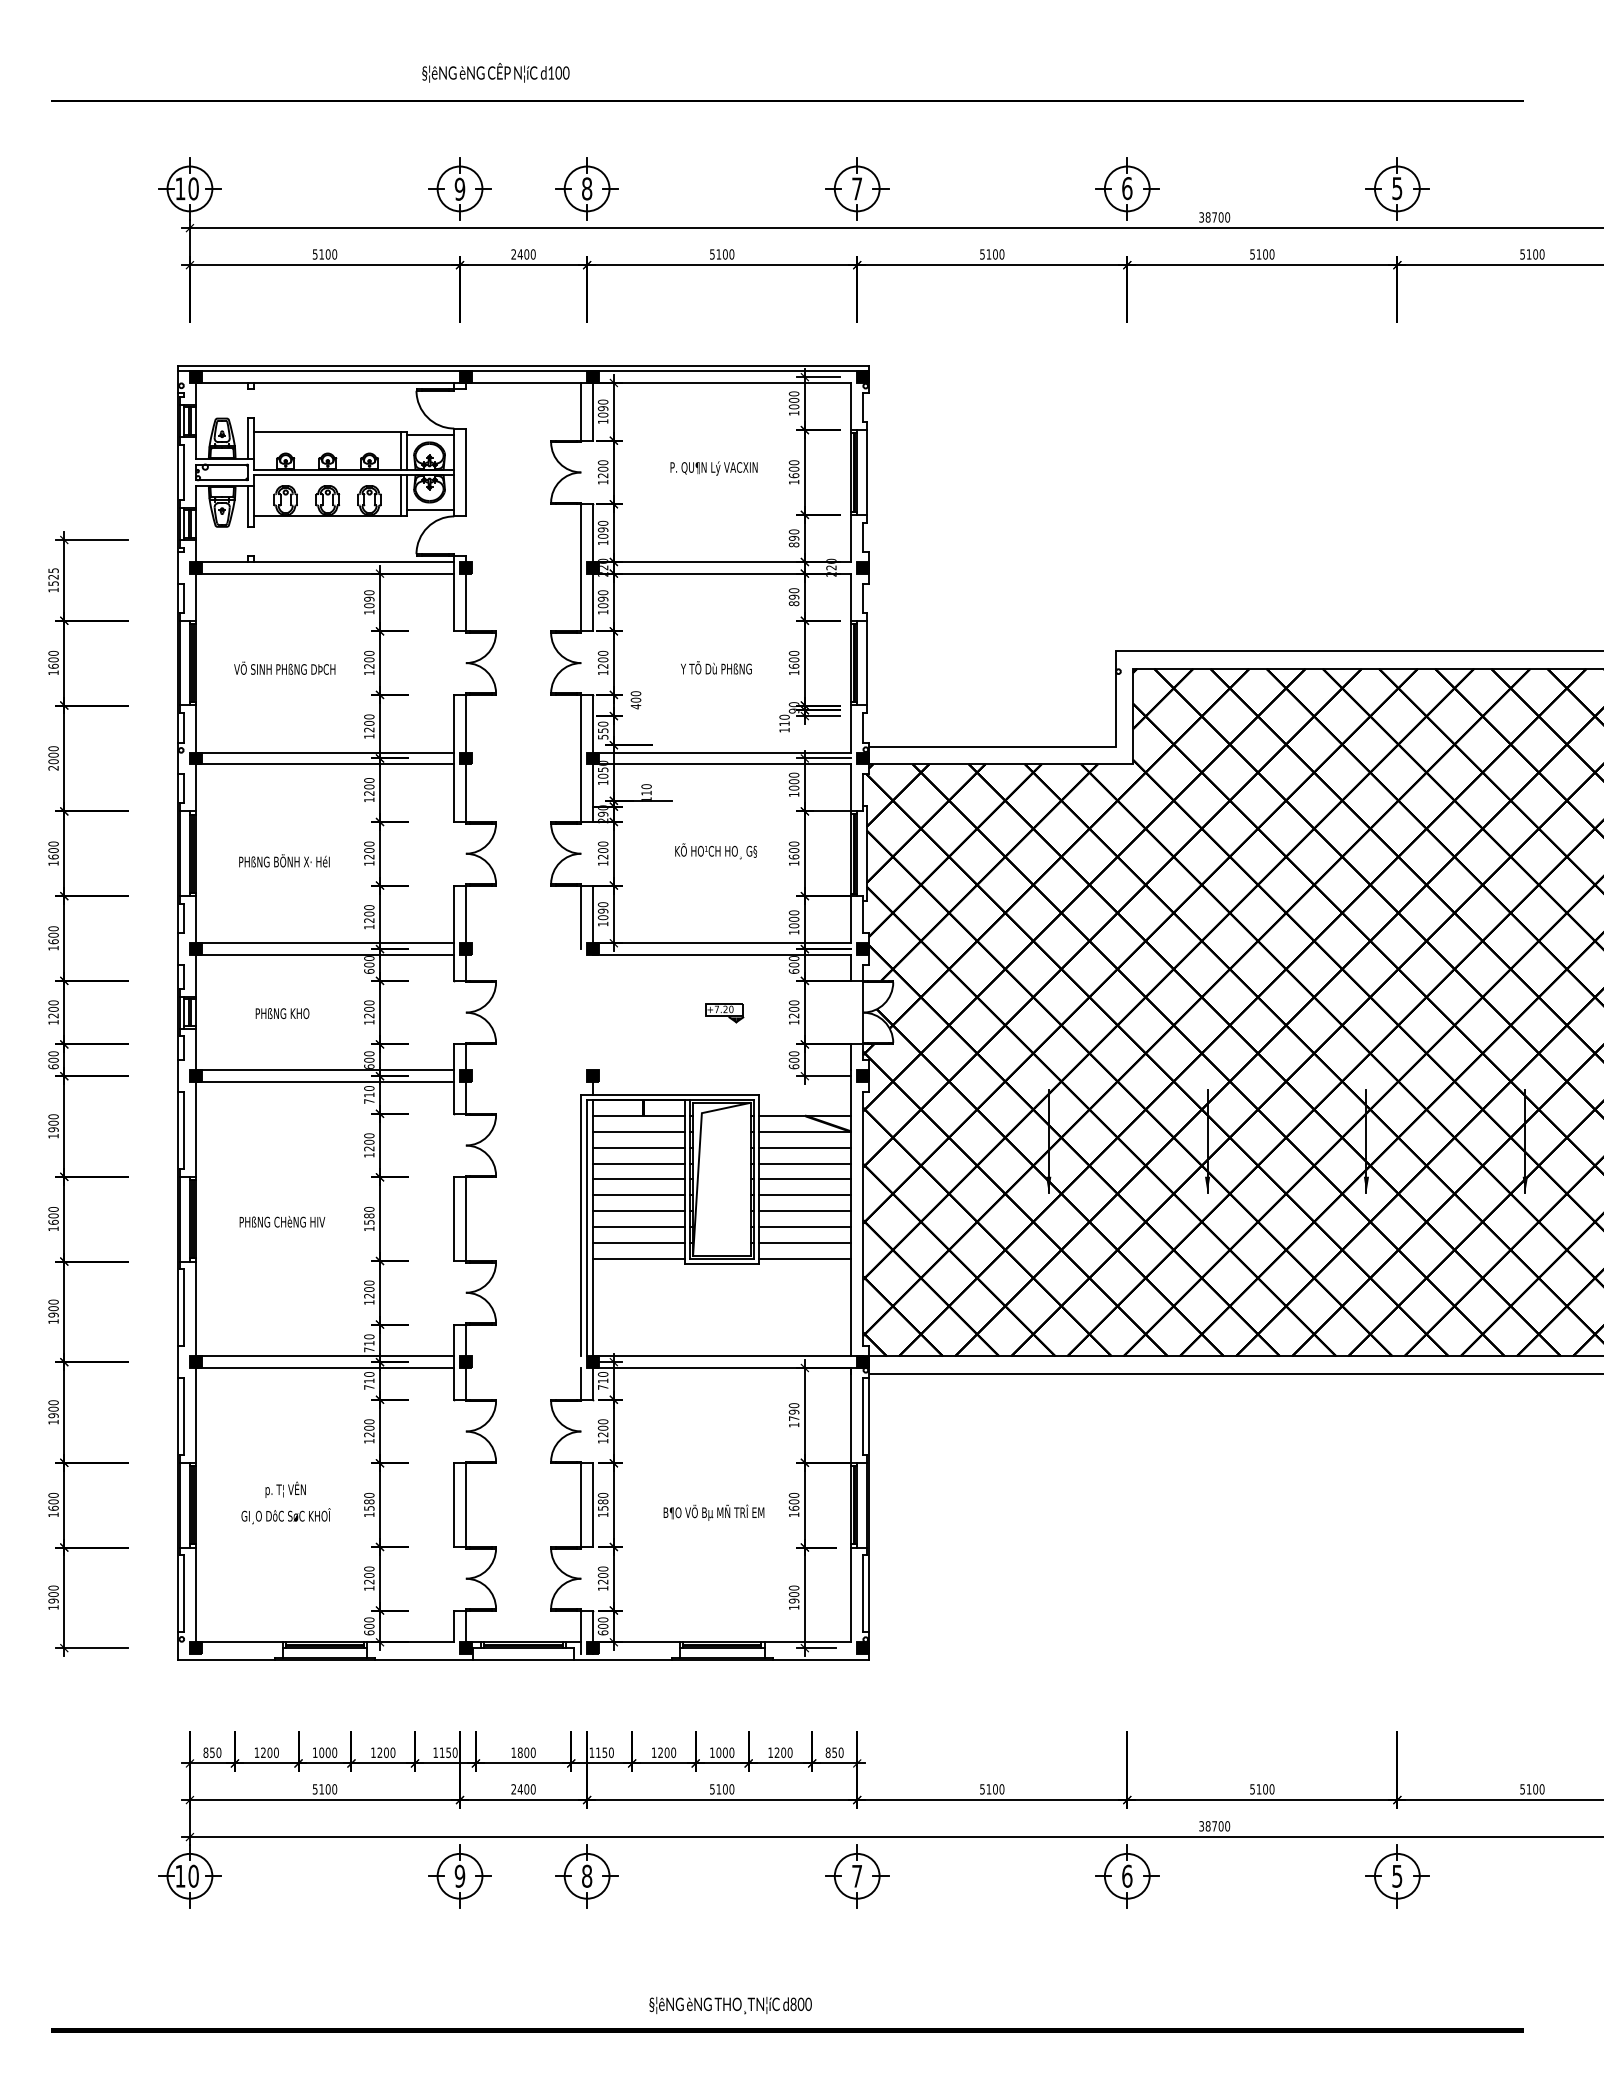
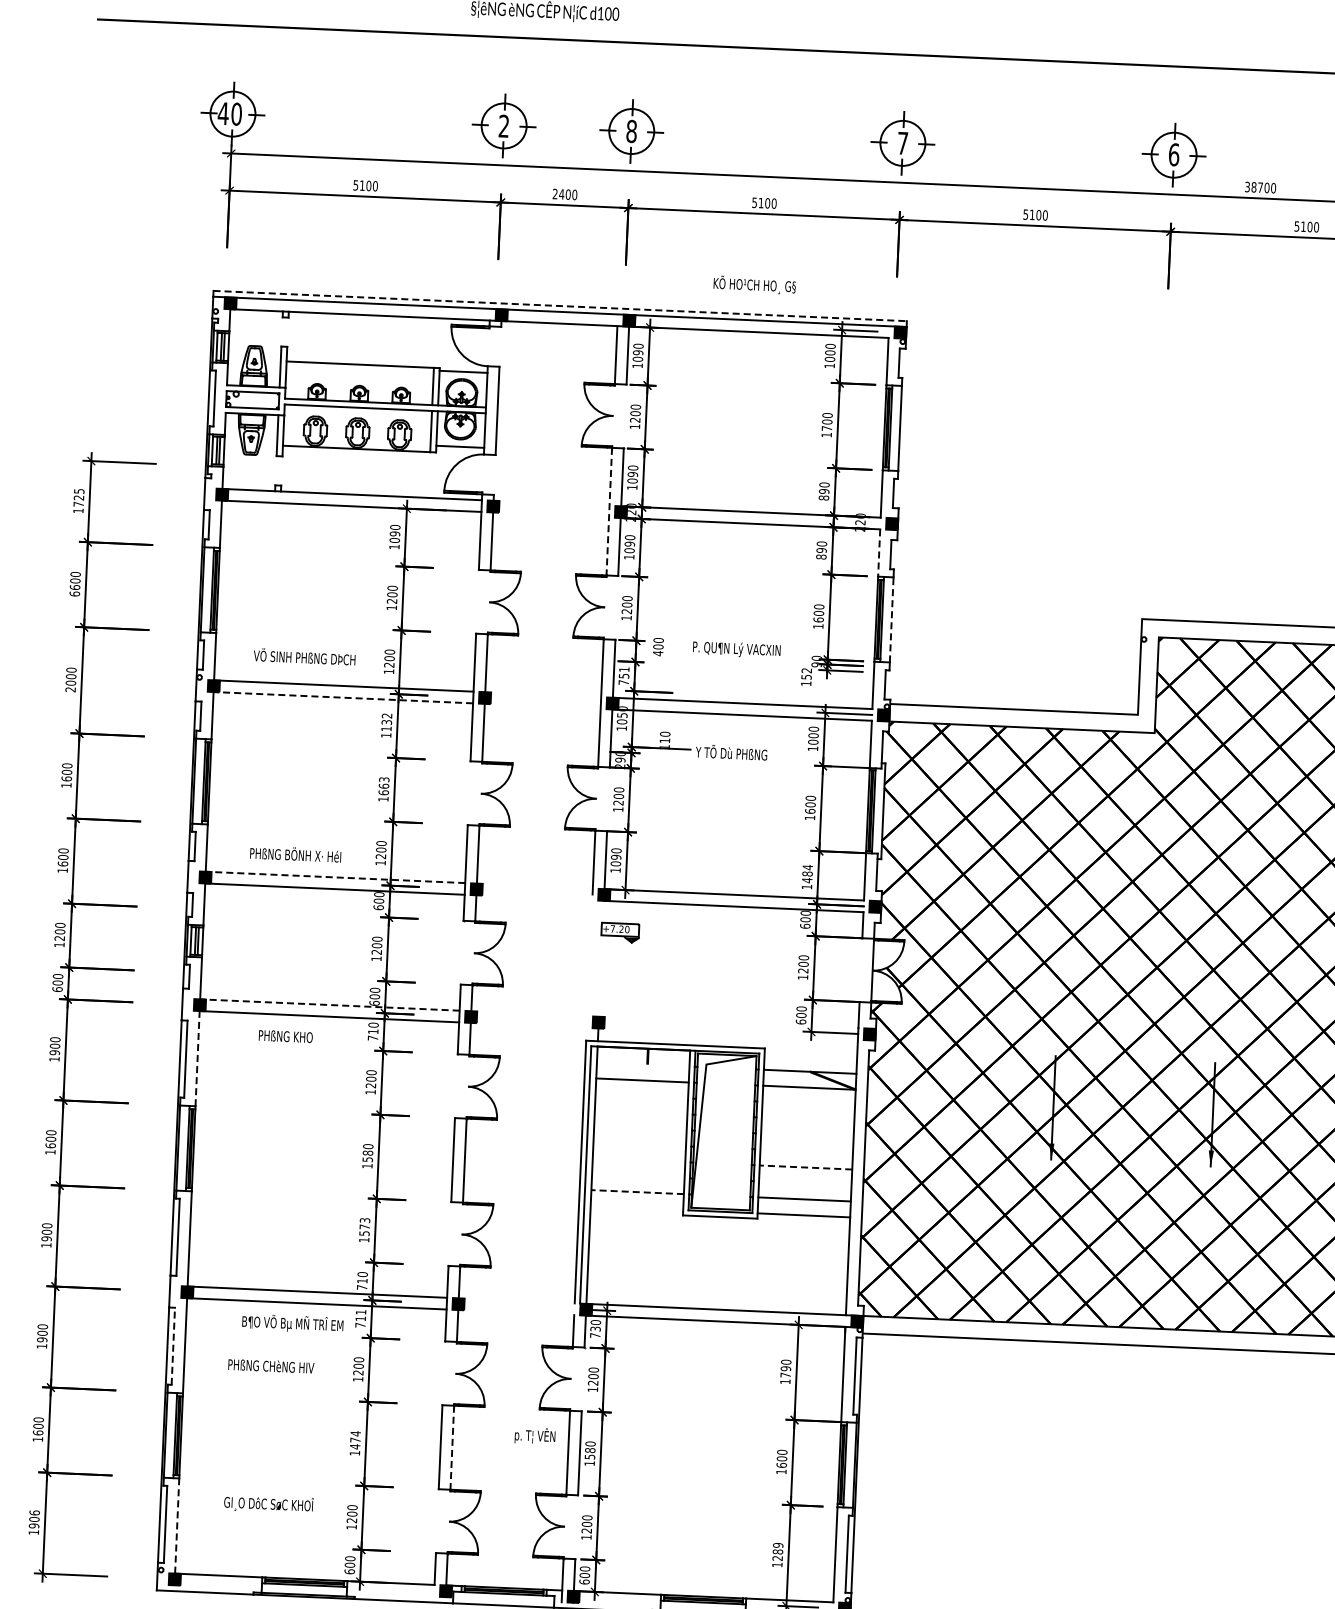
text: (180, 188) -> (223, 113), 10 -> 40
text: (459, 188) -> (503, 125), 9 -> 2
line: (524, 365) -> (561, 306), solid -> dashed
text: (713, 468) -> (736, 649), moved
text: (793, 475) -> (826, 428), 1600 -> 1700
line: (581, 567) -> (609, 511), solid -> dashed
text: (53, 583) -> (78, 504), 1525 -> 1725
line: (851, 597) -> (879, 553), solid -> dashed
line: (866, 662) -> (891, 619), solid -> dashed
text: (284, 667) -> (304, 655), moved
text: (716, 667) -> (731, 752), moved
text: (53, 672) -> (74, 593), 1600 -> 6600
text: (784, 720) -> (806, 673), 110 -> 152
text: (602, 730) -> (623, 675), 550 -> 751
line: (324, 764) -> (342, 697), solid -> dashed
text: (369, 786) -> (387, 721), 1200 -> 1132
text: (369, 850) -> (384, 786), 1200 -> 1663
text: (716, 851) -> (755, 285), moved
text: (284, 860) -> (295, 853), moved
text: (793, 919) -> (806, 874), 1000 -> 1484
line: (324, 943) -> (334, 877), solid -> dashed
text: (282, 1013) -> (285, 1036), moved
part: (724, 1013) -> (620, 933), moved
line: (324, 1070) -> (329, 1005), solid -> dashed
line: (638, 1115) -> (642, 1064), removed
line: (195, 1128) -> (197, 1057), solid -> dashed
line: (638, 1147) -> (641, 1096), removed
line: (805, 1147) -> (808, 1103), removed
line: (638, 1163) -> (640, 1112), removed
line: (805, 1163) -> (808, 1119), removed
line: (638, 1179) -> (639, 1128), removed
line: (805, 1179) -> (807, 1135), removed
line: (638, 1195) -> (639, 1144), removed
line: (805, 1195) -> (806, 1151), removed
line: (638, 1211) -> (638, 1160), removed
line: (804, 1211) -> (805, 1167), solid -> dashed
text: (282, 1221) -> (271, 1365), moved
line: (638, 1227) -> (637, 1176), removed
line: (805, 1227) -> (805, 1183), removed
line: (638, 1243) -> (637, 1192), solid -> dashed
line: (638, 1258) -> (636, 1207), removed
text: (369, 1289) -> (364, 1227), 1200 -> 1573
text: (369, 1374) -> (361, 1312), 710 -> 711
text: (602, 1380) -> (594, 1328), 710 -> 730
line: (184, 1415) -> (173, 1345), solid -> dashed
text: (285, 1489) -> (534, 1435), moved
text: (369, 1501) -> (355, 1439), 1580 -> 1474
line: (465, 1505) -> (451, 1448), solid -> dashed
text: (713, 1512) -> (292, 1323), moved
text: (285, 1516) -> (268, 1504), moved
text: (53, 1587) -> (34, 1512), 1900 -> 1906
line: (195, 1594) -> (176, 1525), solid -> dashed
text: (794, 1594) -> (778, 1551), 1900 -> 1289

